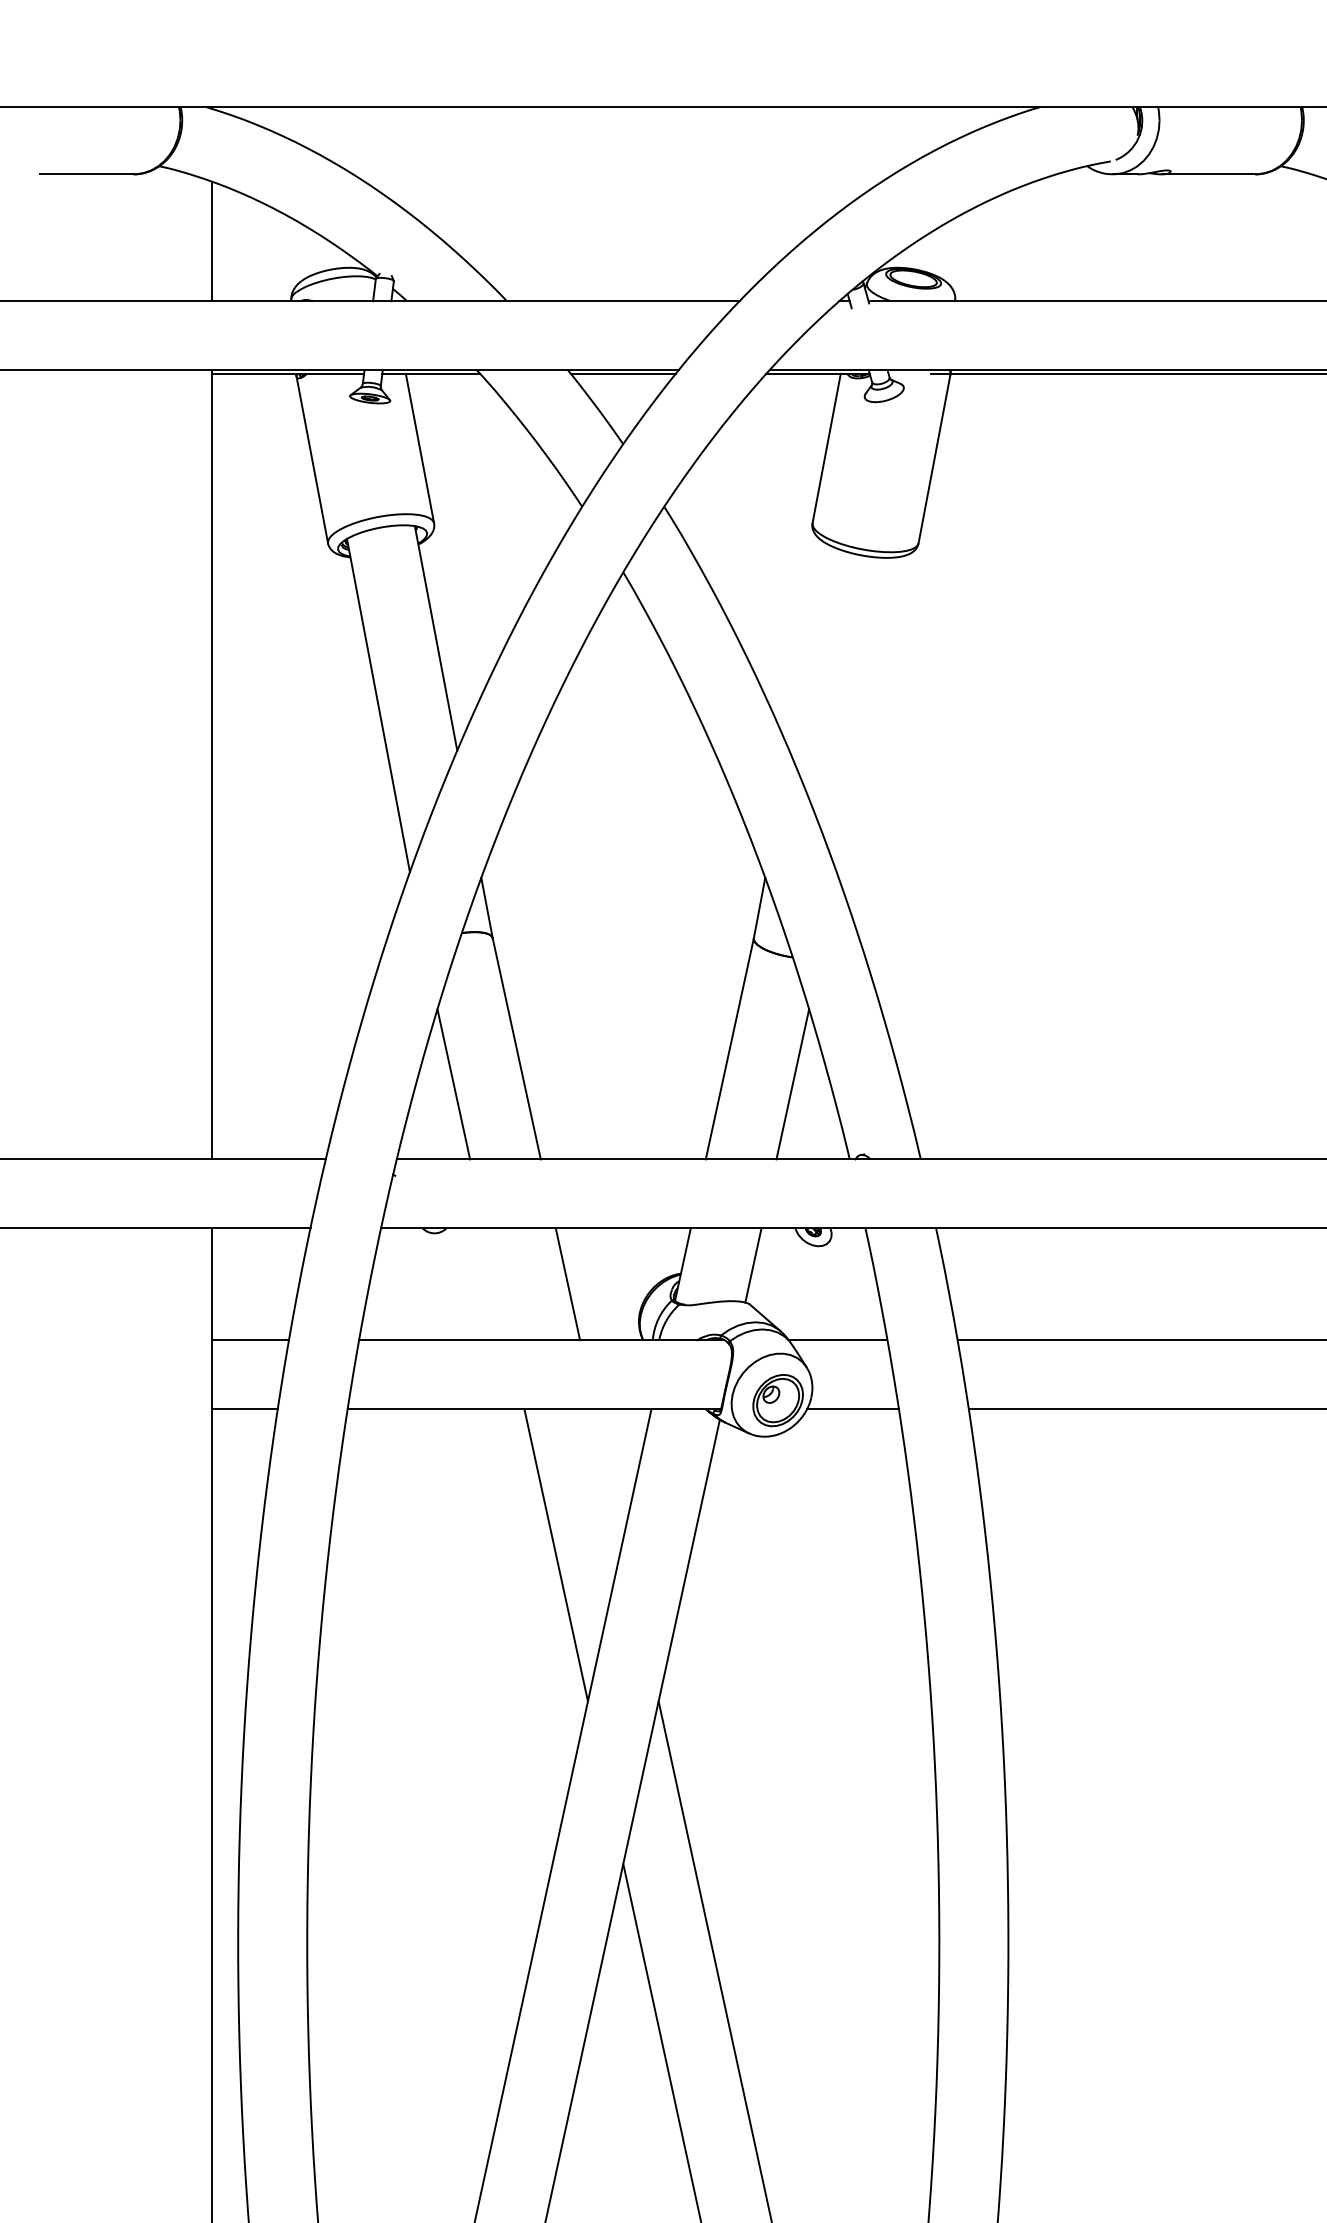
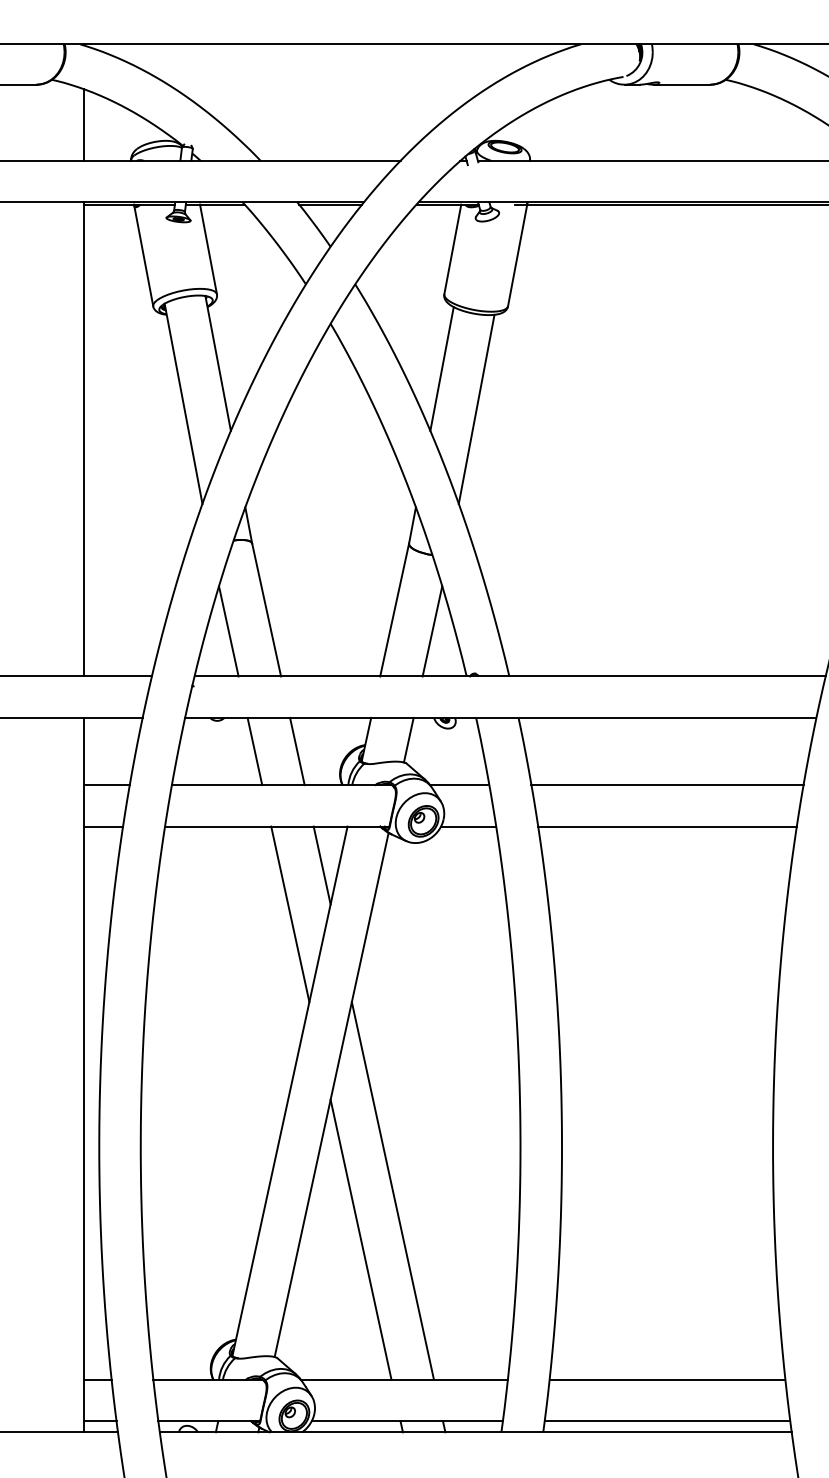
line: (807, 646) -> (441, 368), added
line: (866, 715) -> (476, 409), added
line: (496, 1284) -> (254, 751), added
line: (608, 1474) -> (321, 865), added

